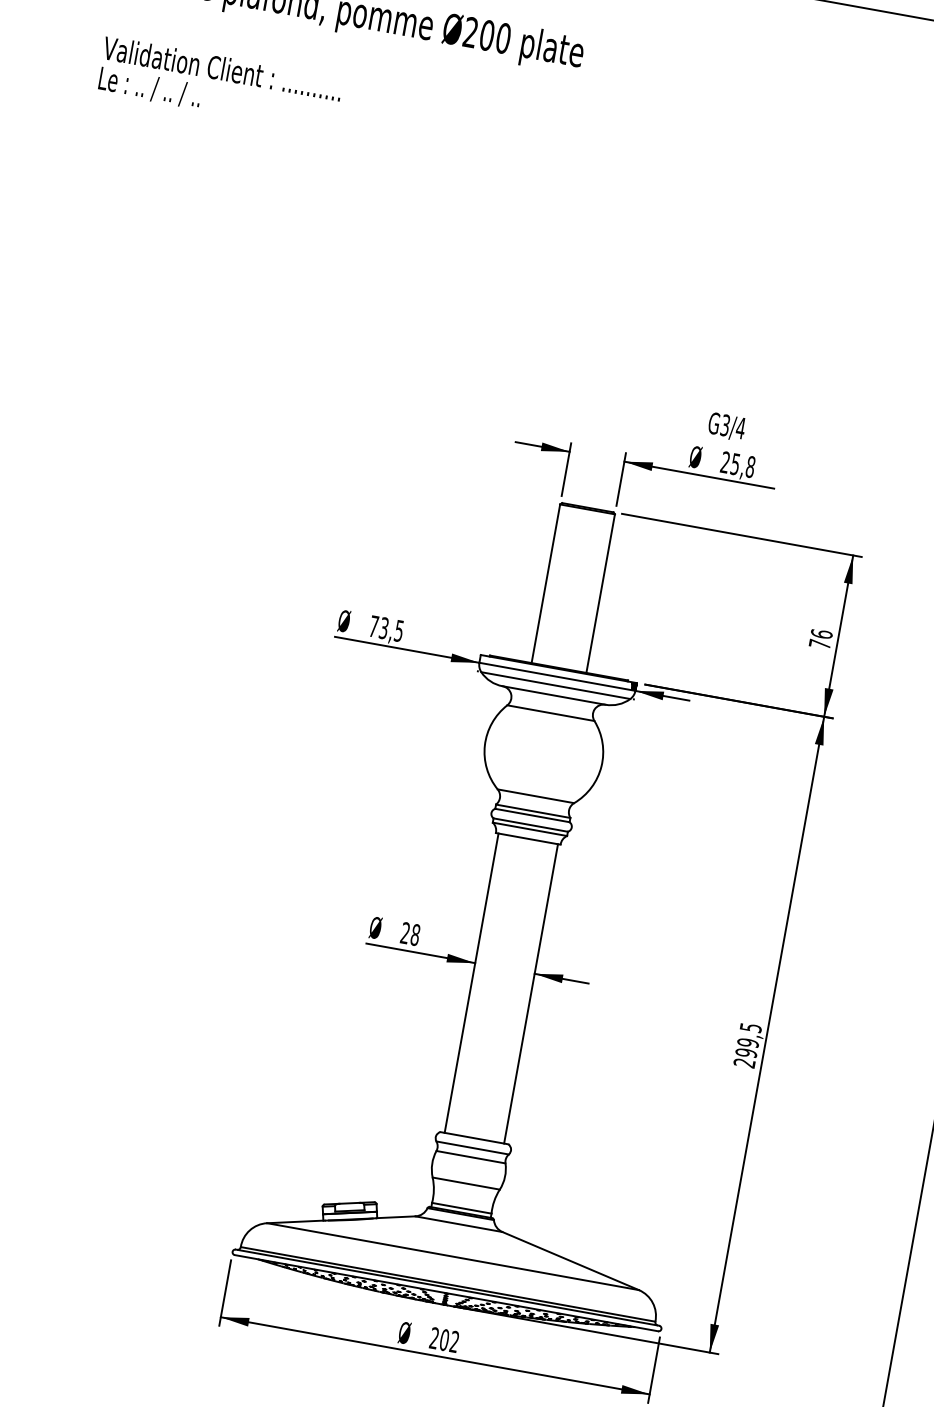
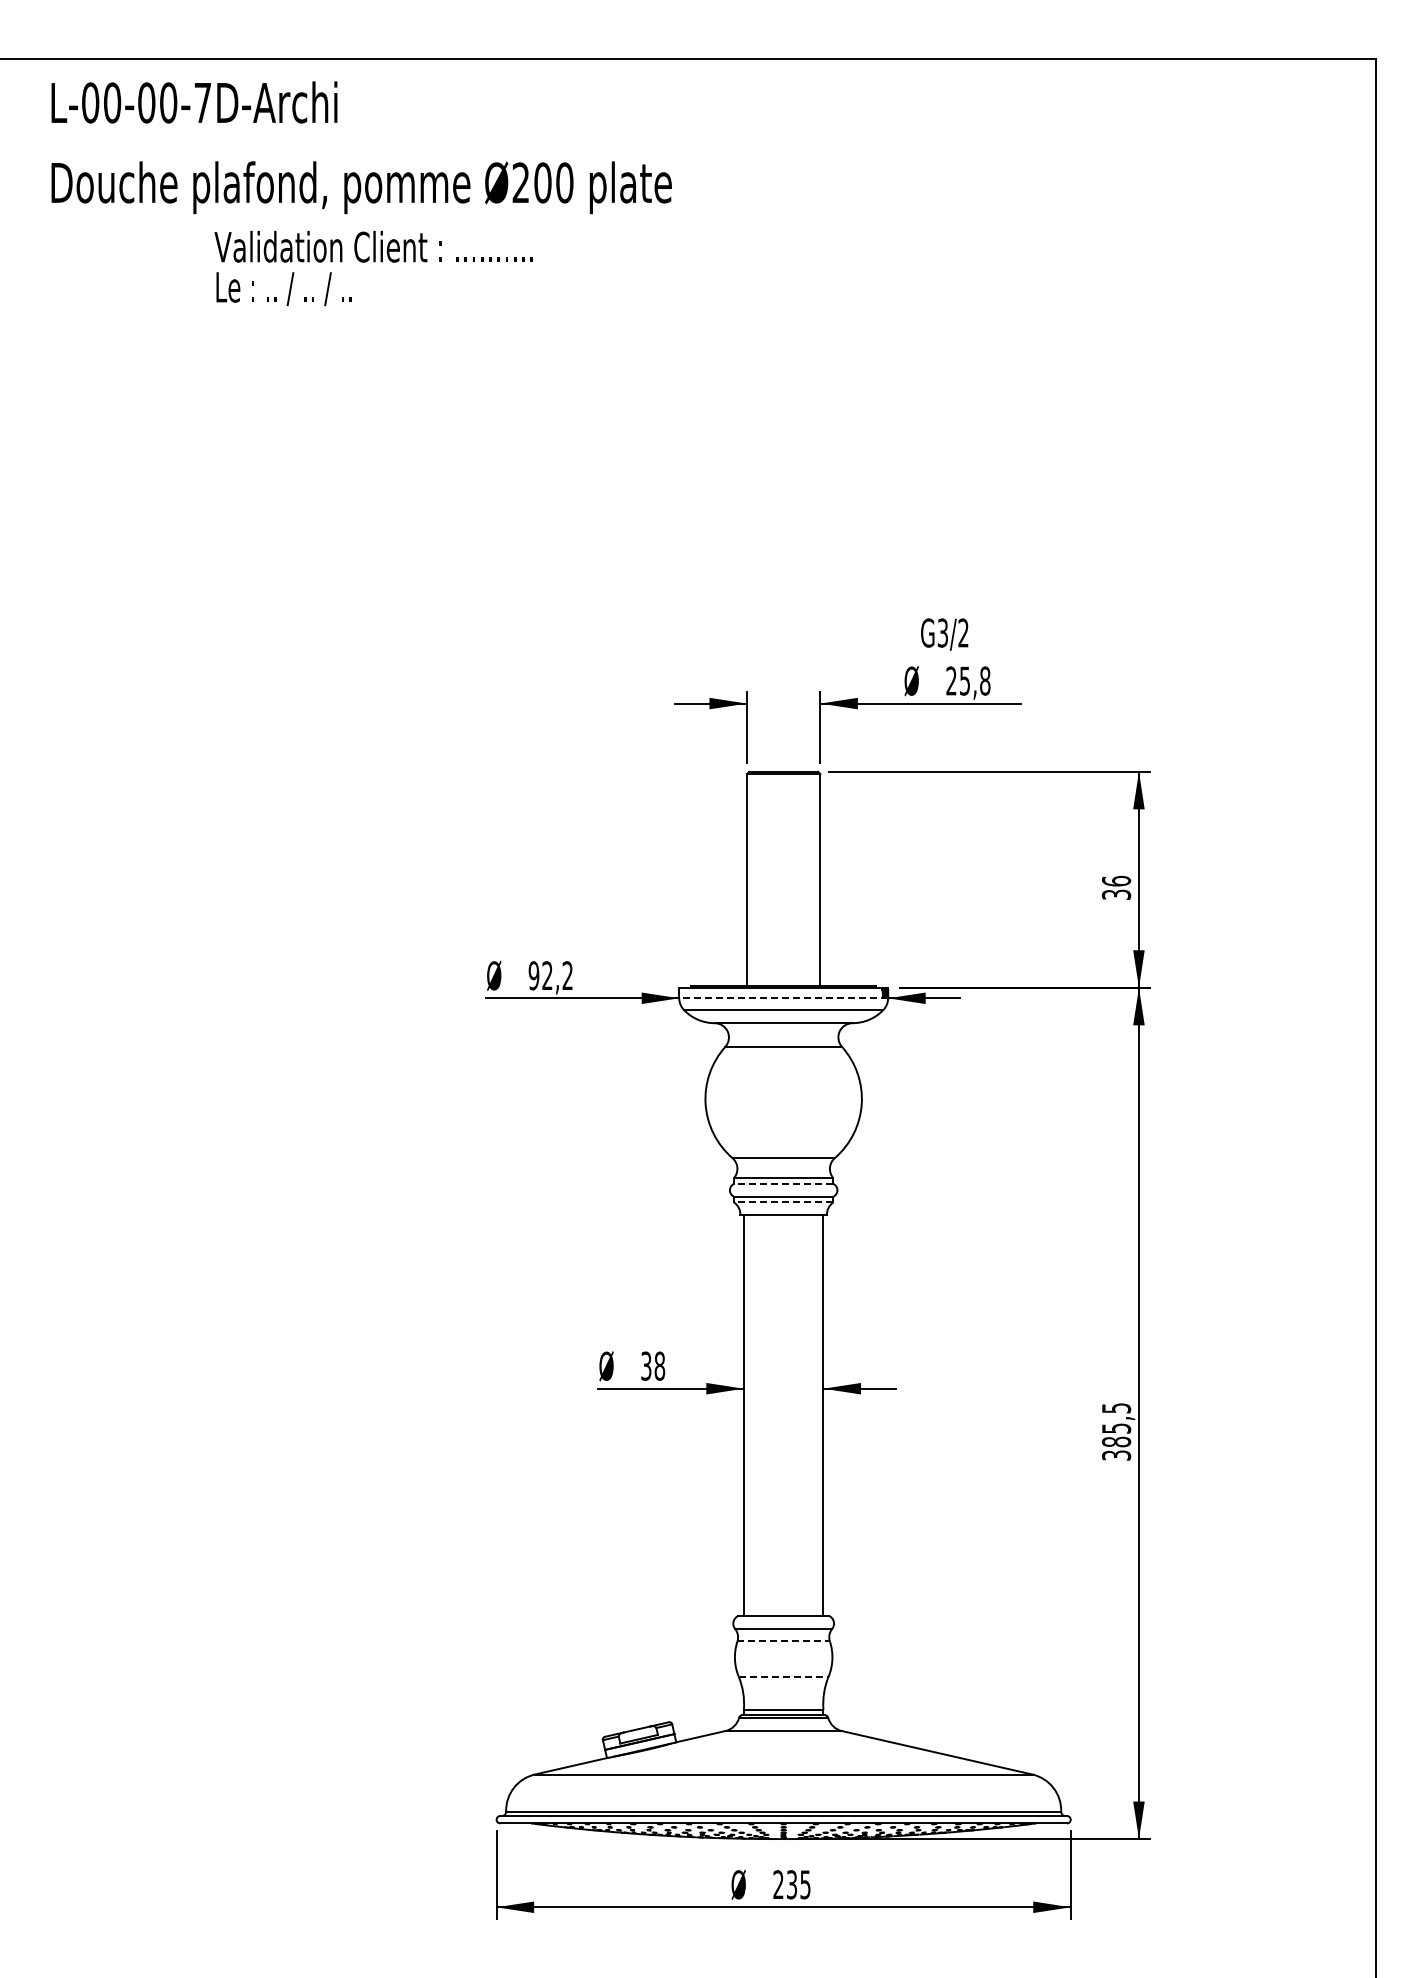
text: (219, 84) -> (373, 268), moved
text: (740, 427) -> (963, 632), G3/4 -> G3/2
text: (386, 628) -> (550, 975), 73,5 -> 92,2
text: (819, 644) -> (1116, 894), 76 -> 36
line: (557, 677) -> (783, 998), solid -> dashed
line: (532, 815) -> (783, 1183), solid -> dashed
line: (529, 829) -> (783, 1202), solid -> dashed
text: (405, 932) -> (646, 1365), 28 -> 38
text: (746, 1052) -> (1116, 1441), 299,5 -> 385,5
line: (471, 1157) -> (784, 1641), solid -> dashed
line: (466, 1183) -> (783, 1676), solid -> dashed
text: (449, 1340) -> (798, 1884), 202 -> 235

